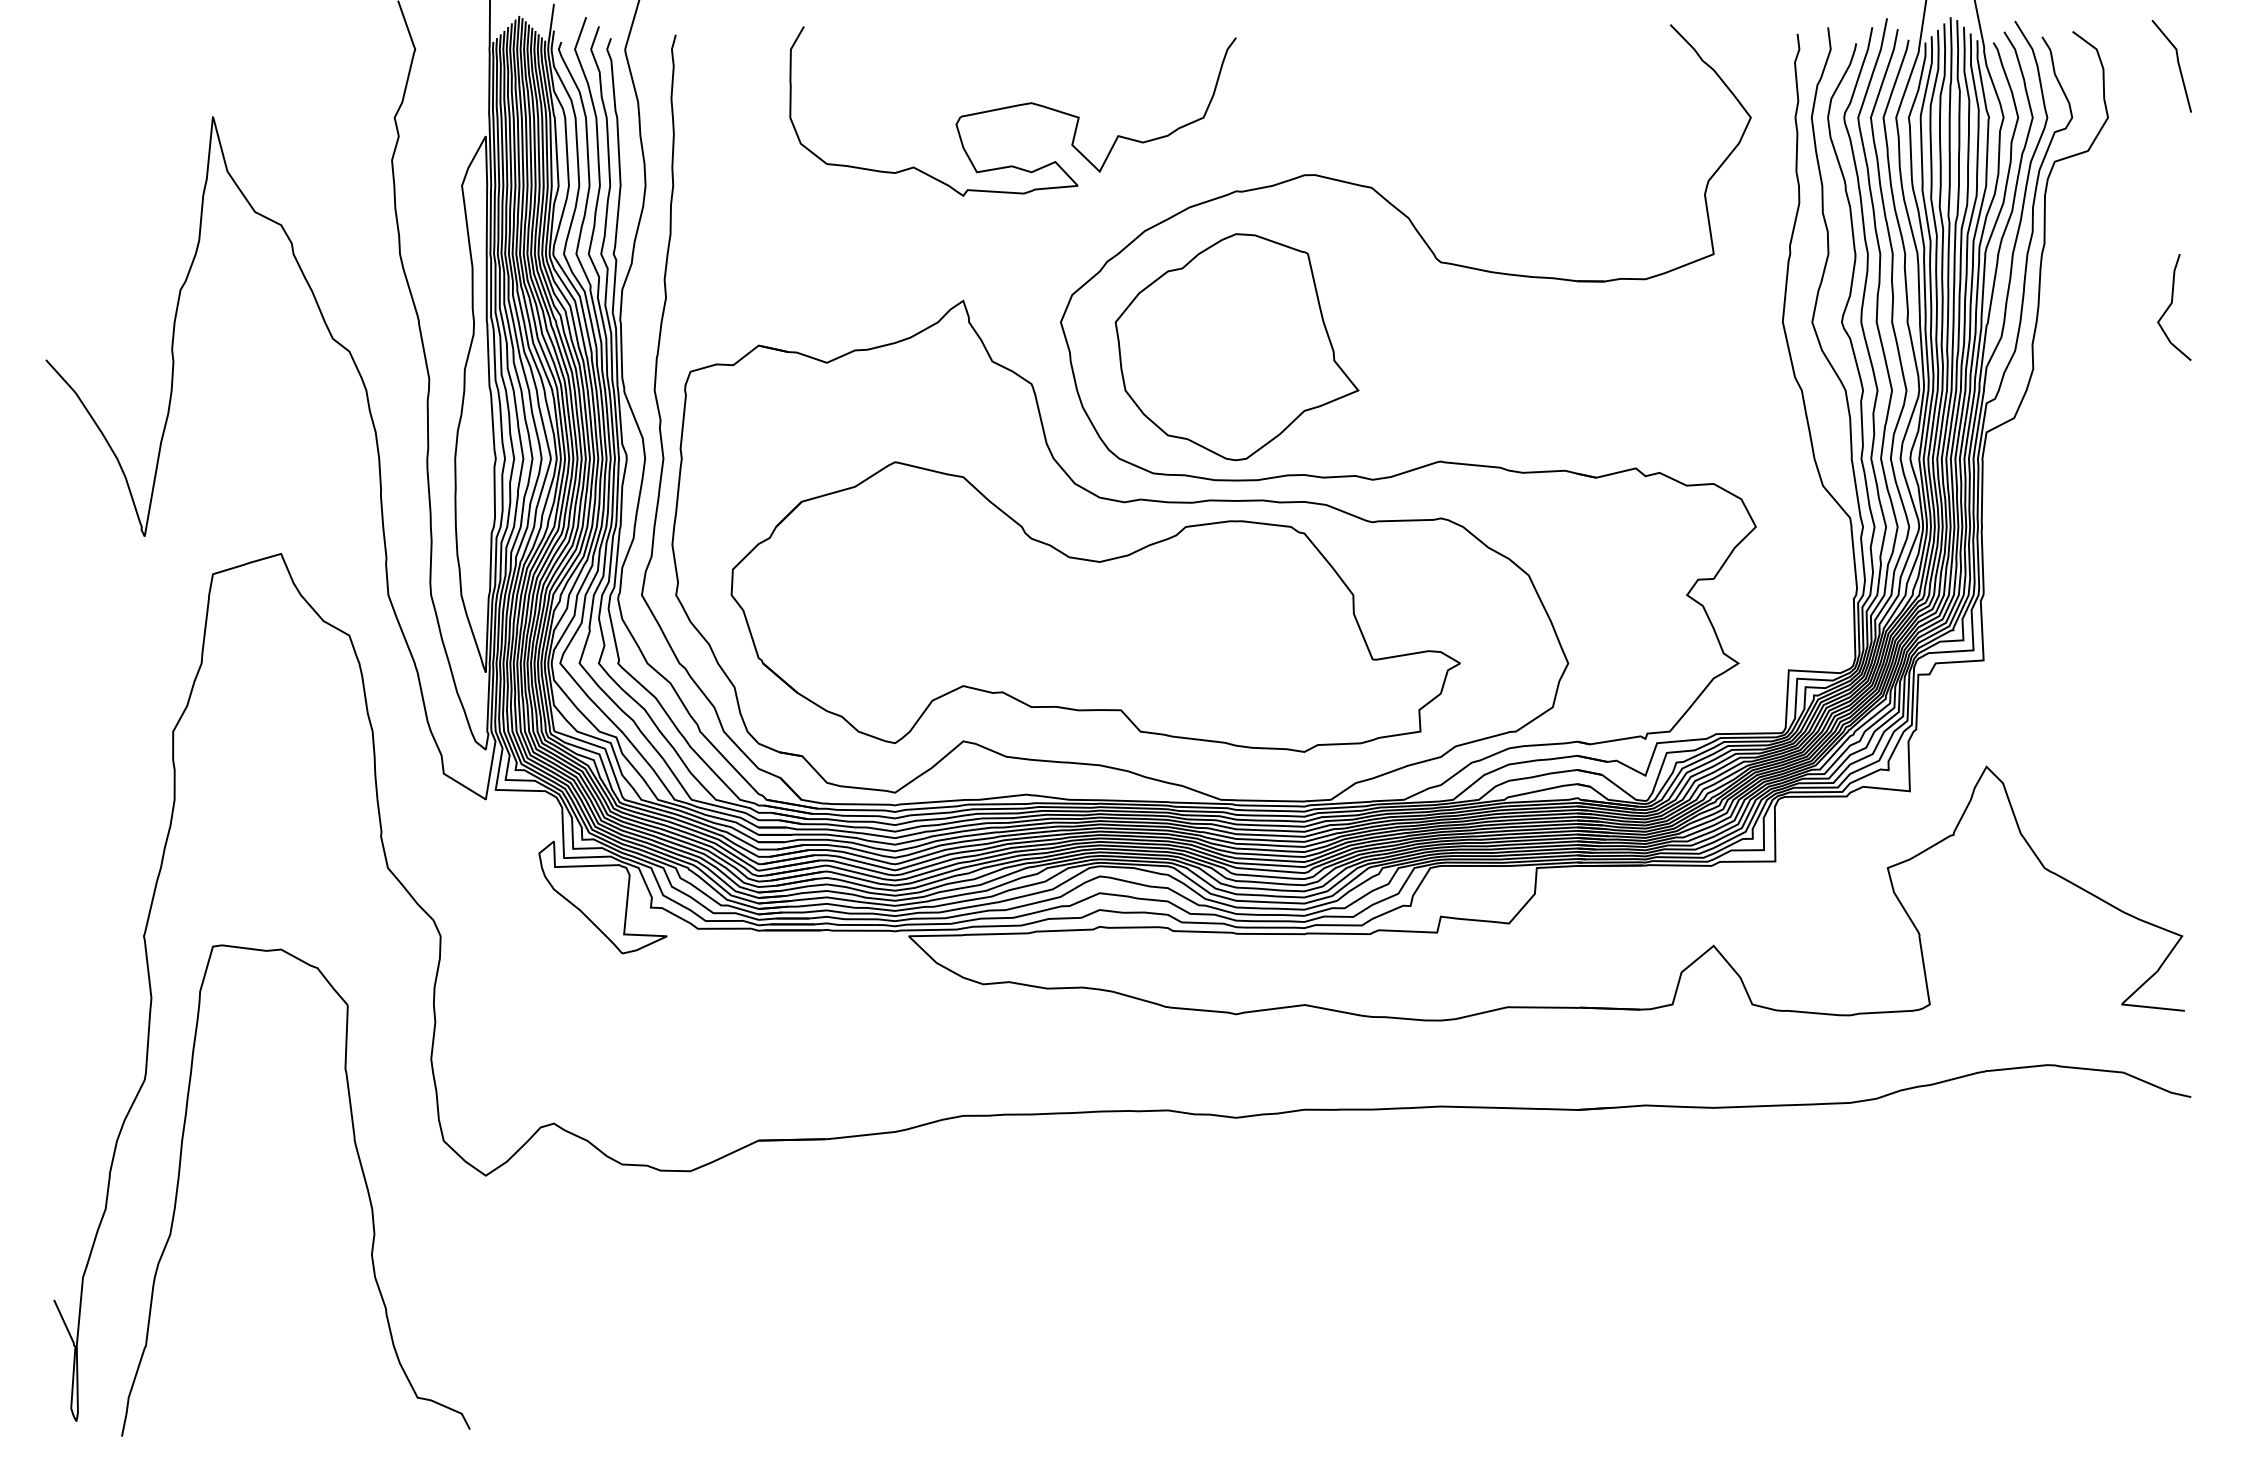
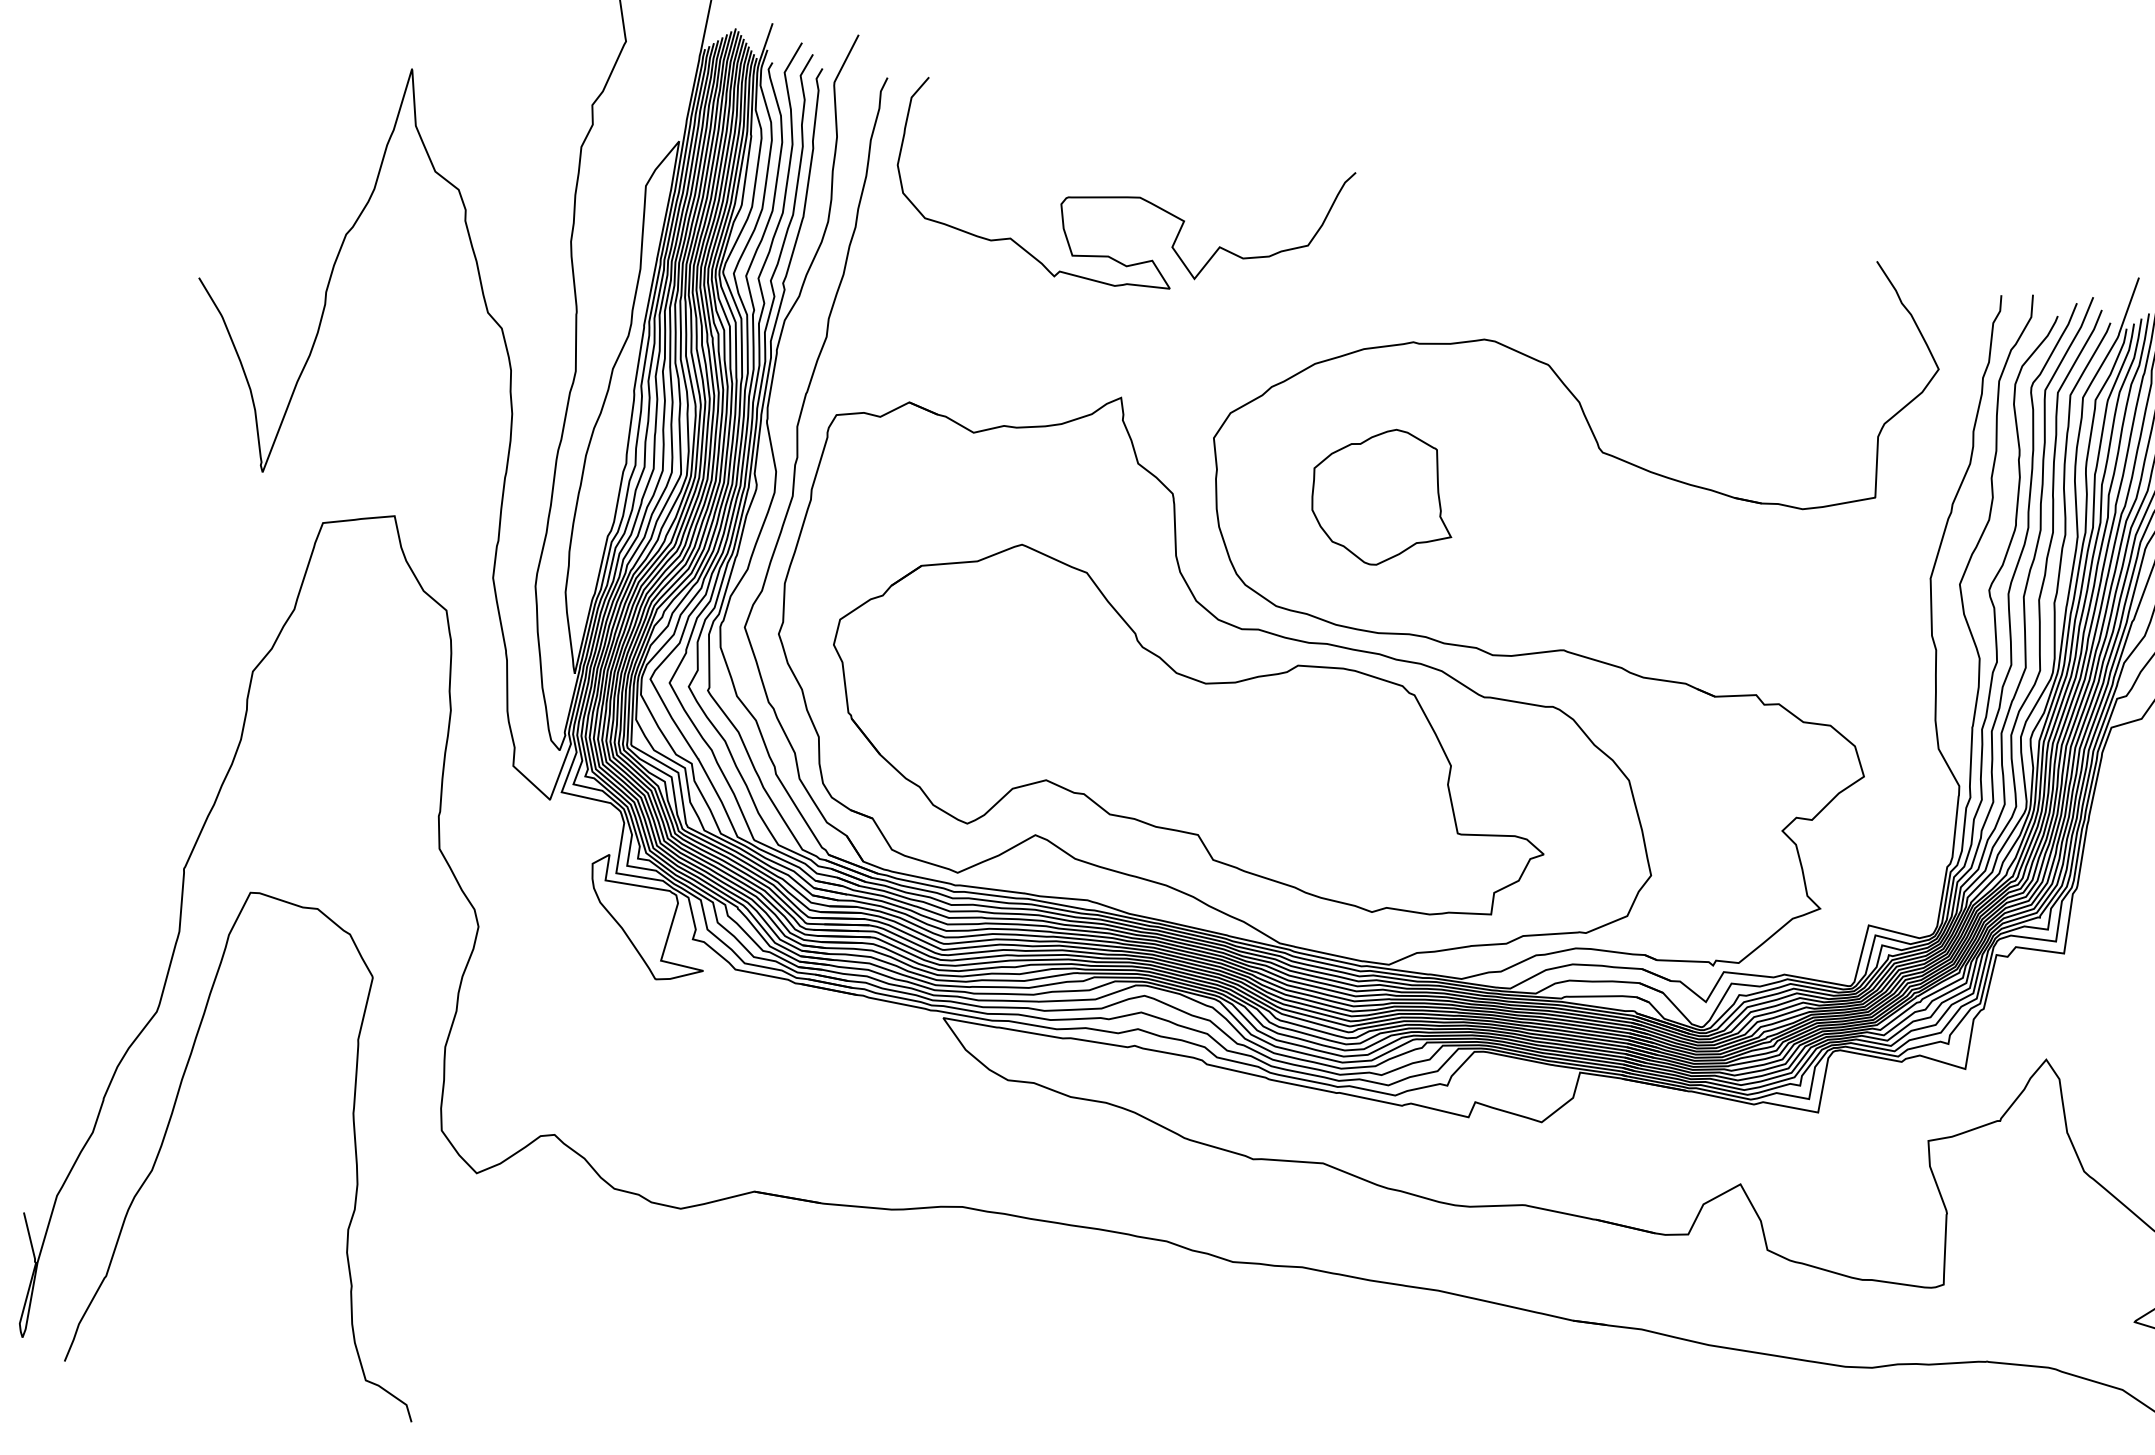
curve: (1012, 107) -> (1120, 198), moved
part: (1236, 347) -> (1383, 497), size x0.6

